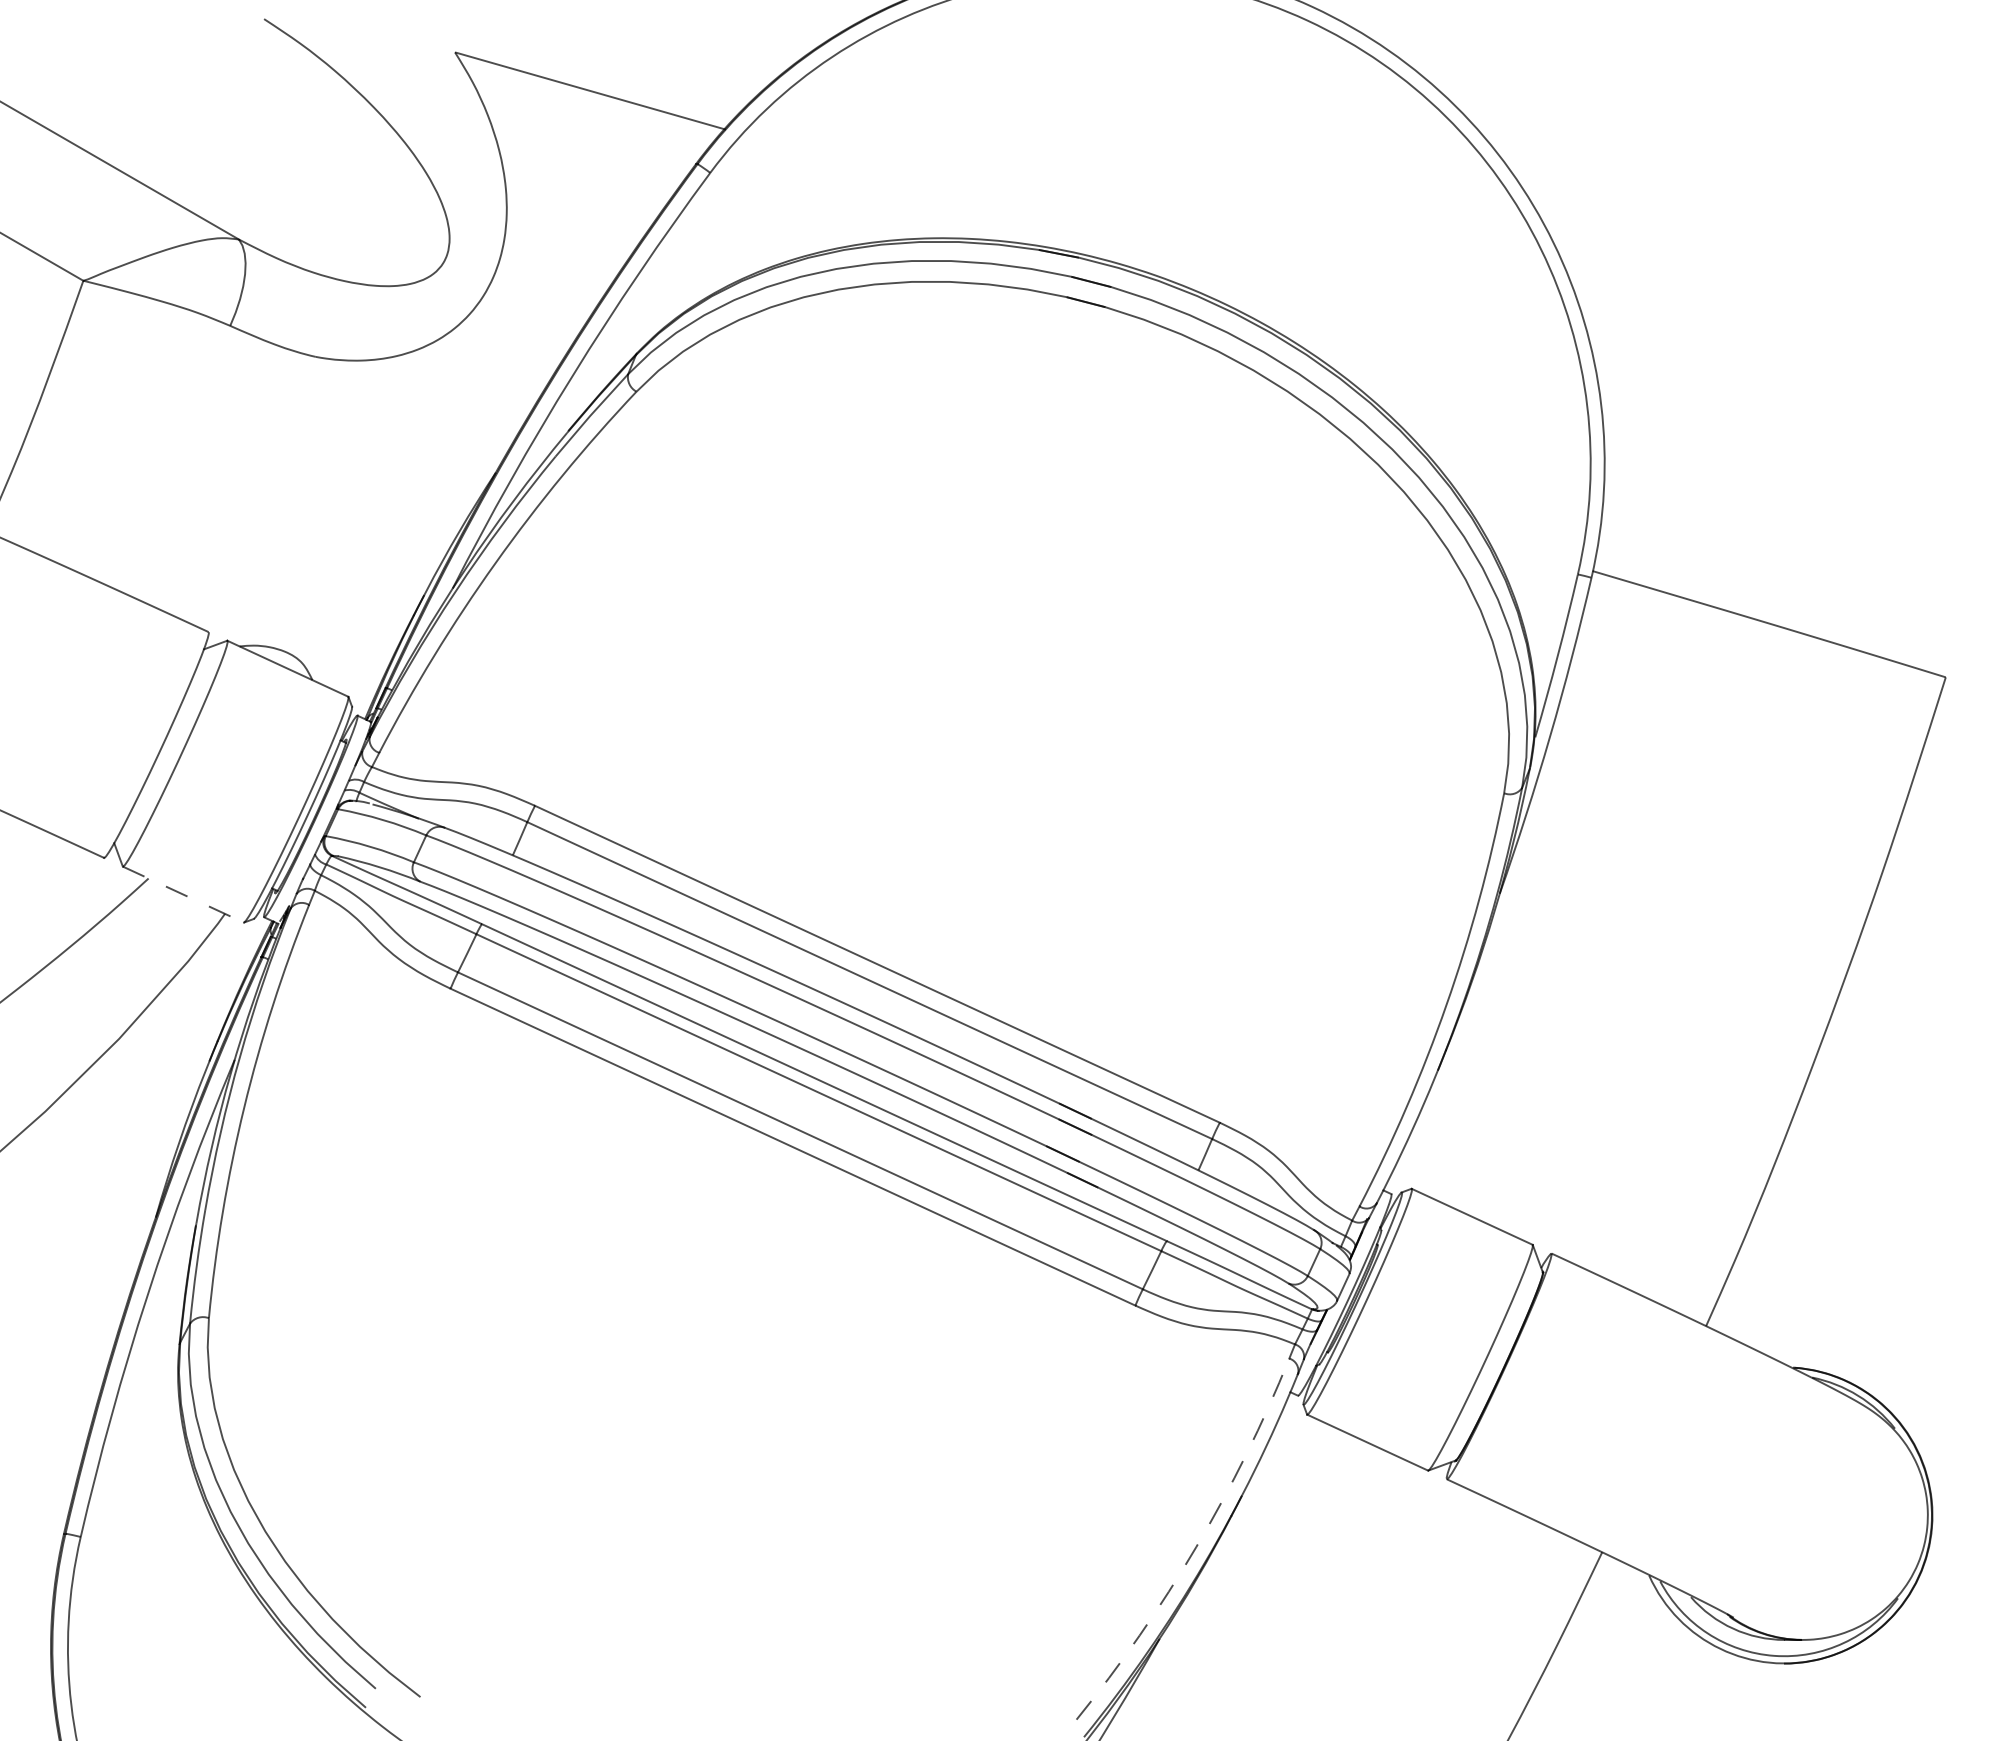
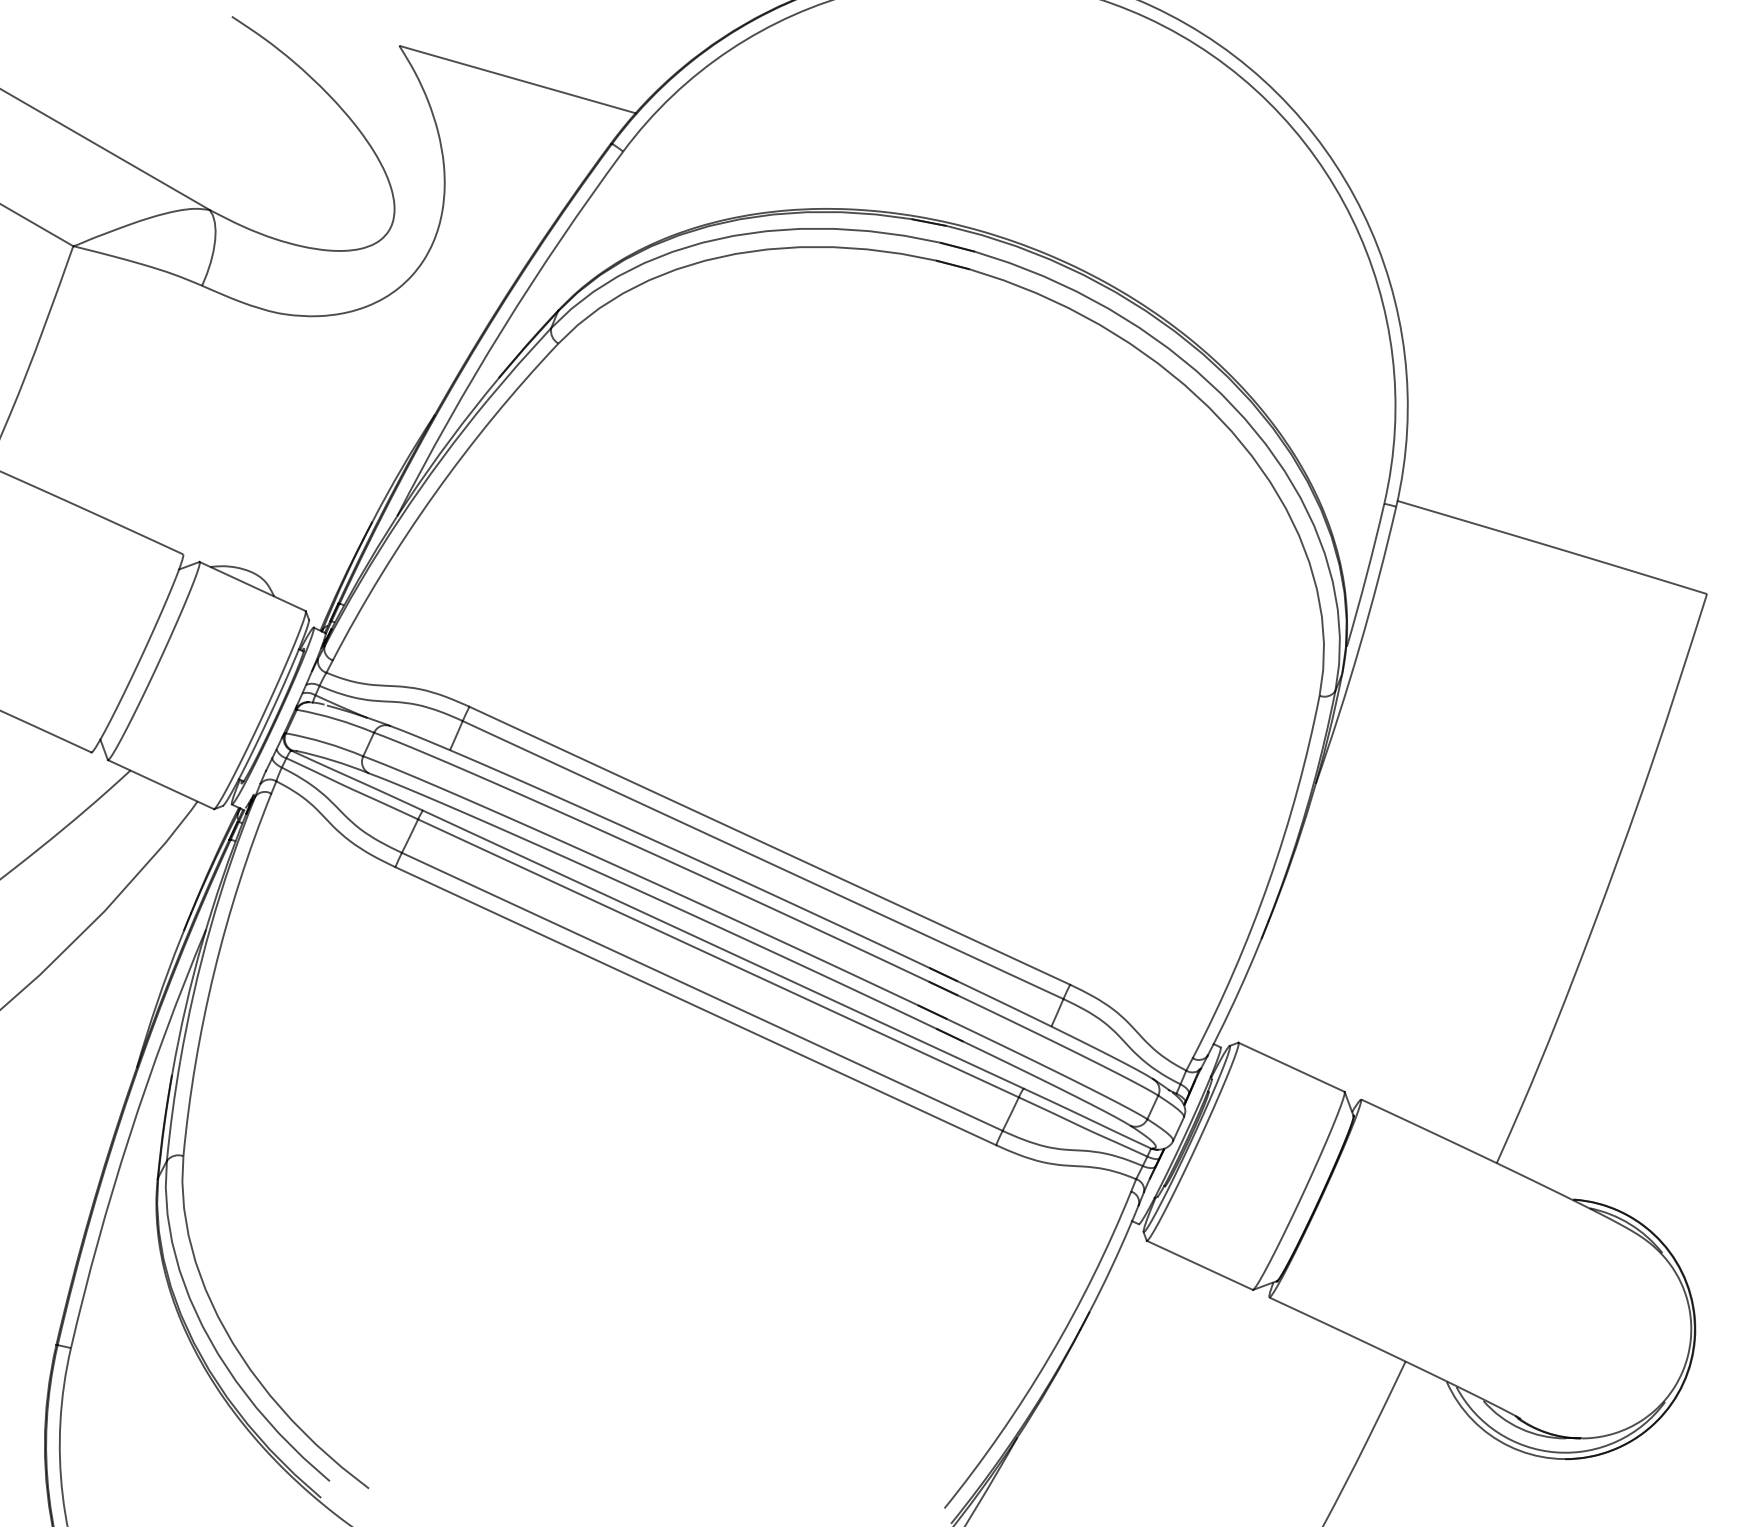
line: (183, 894) -> (161, 784), dashed -> solid
arc: (1196, 1547) -> (1049, 1357), dashed -> solid

